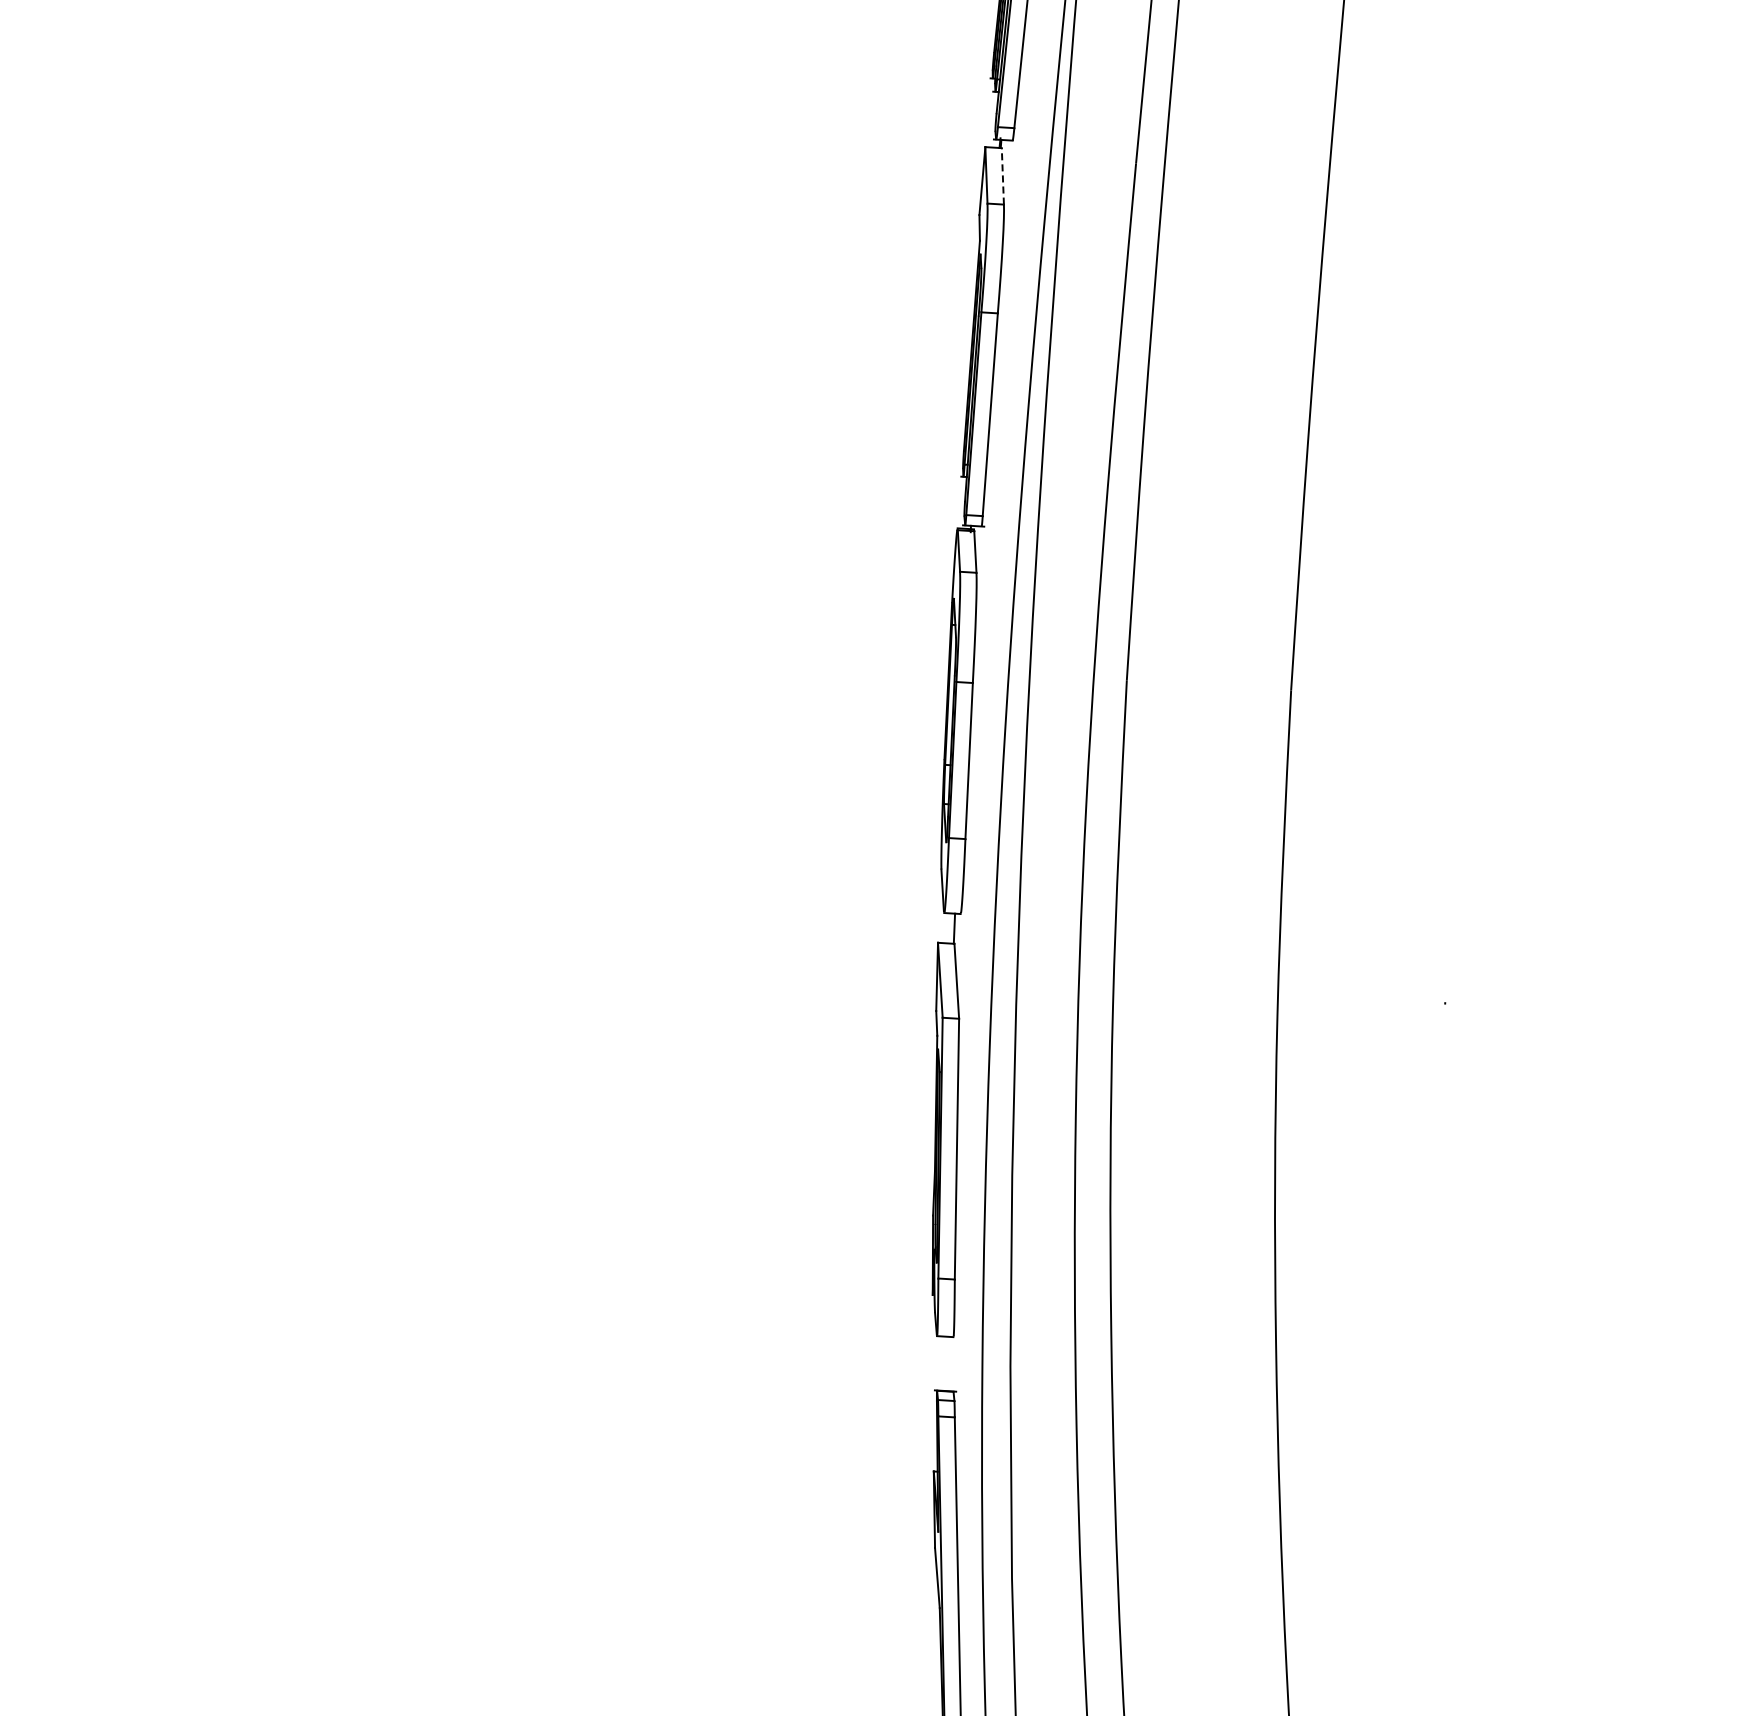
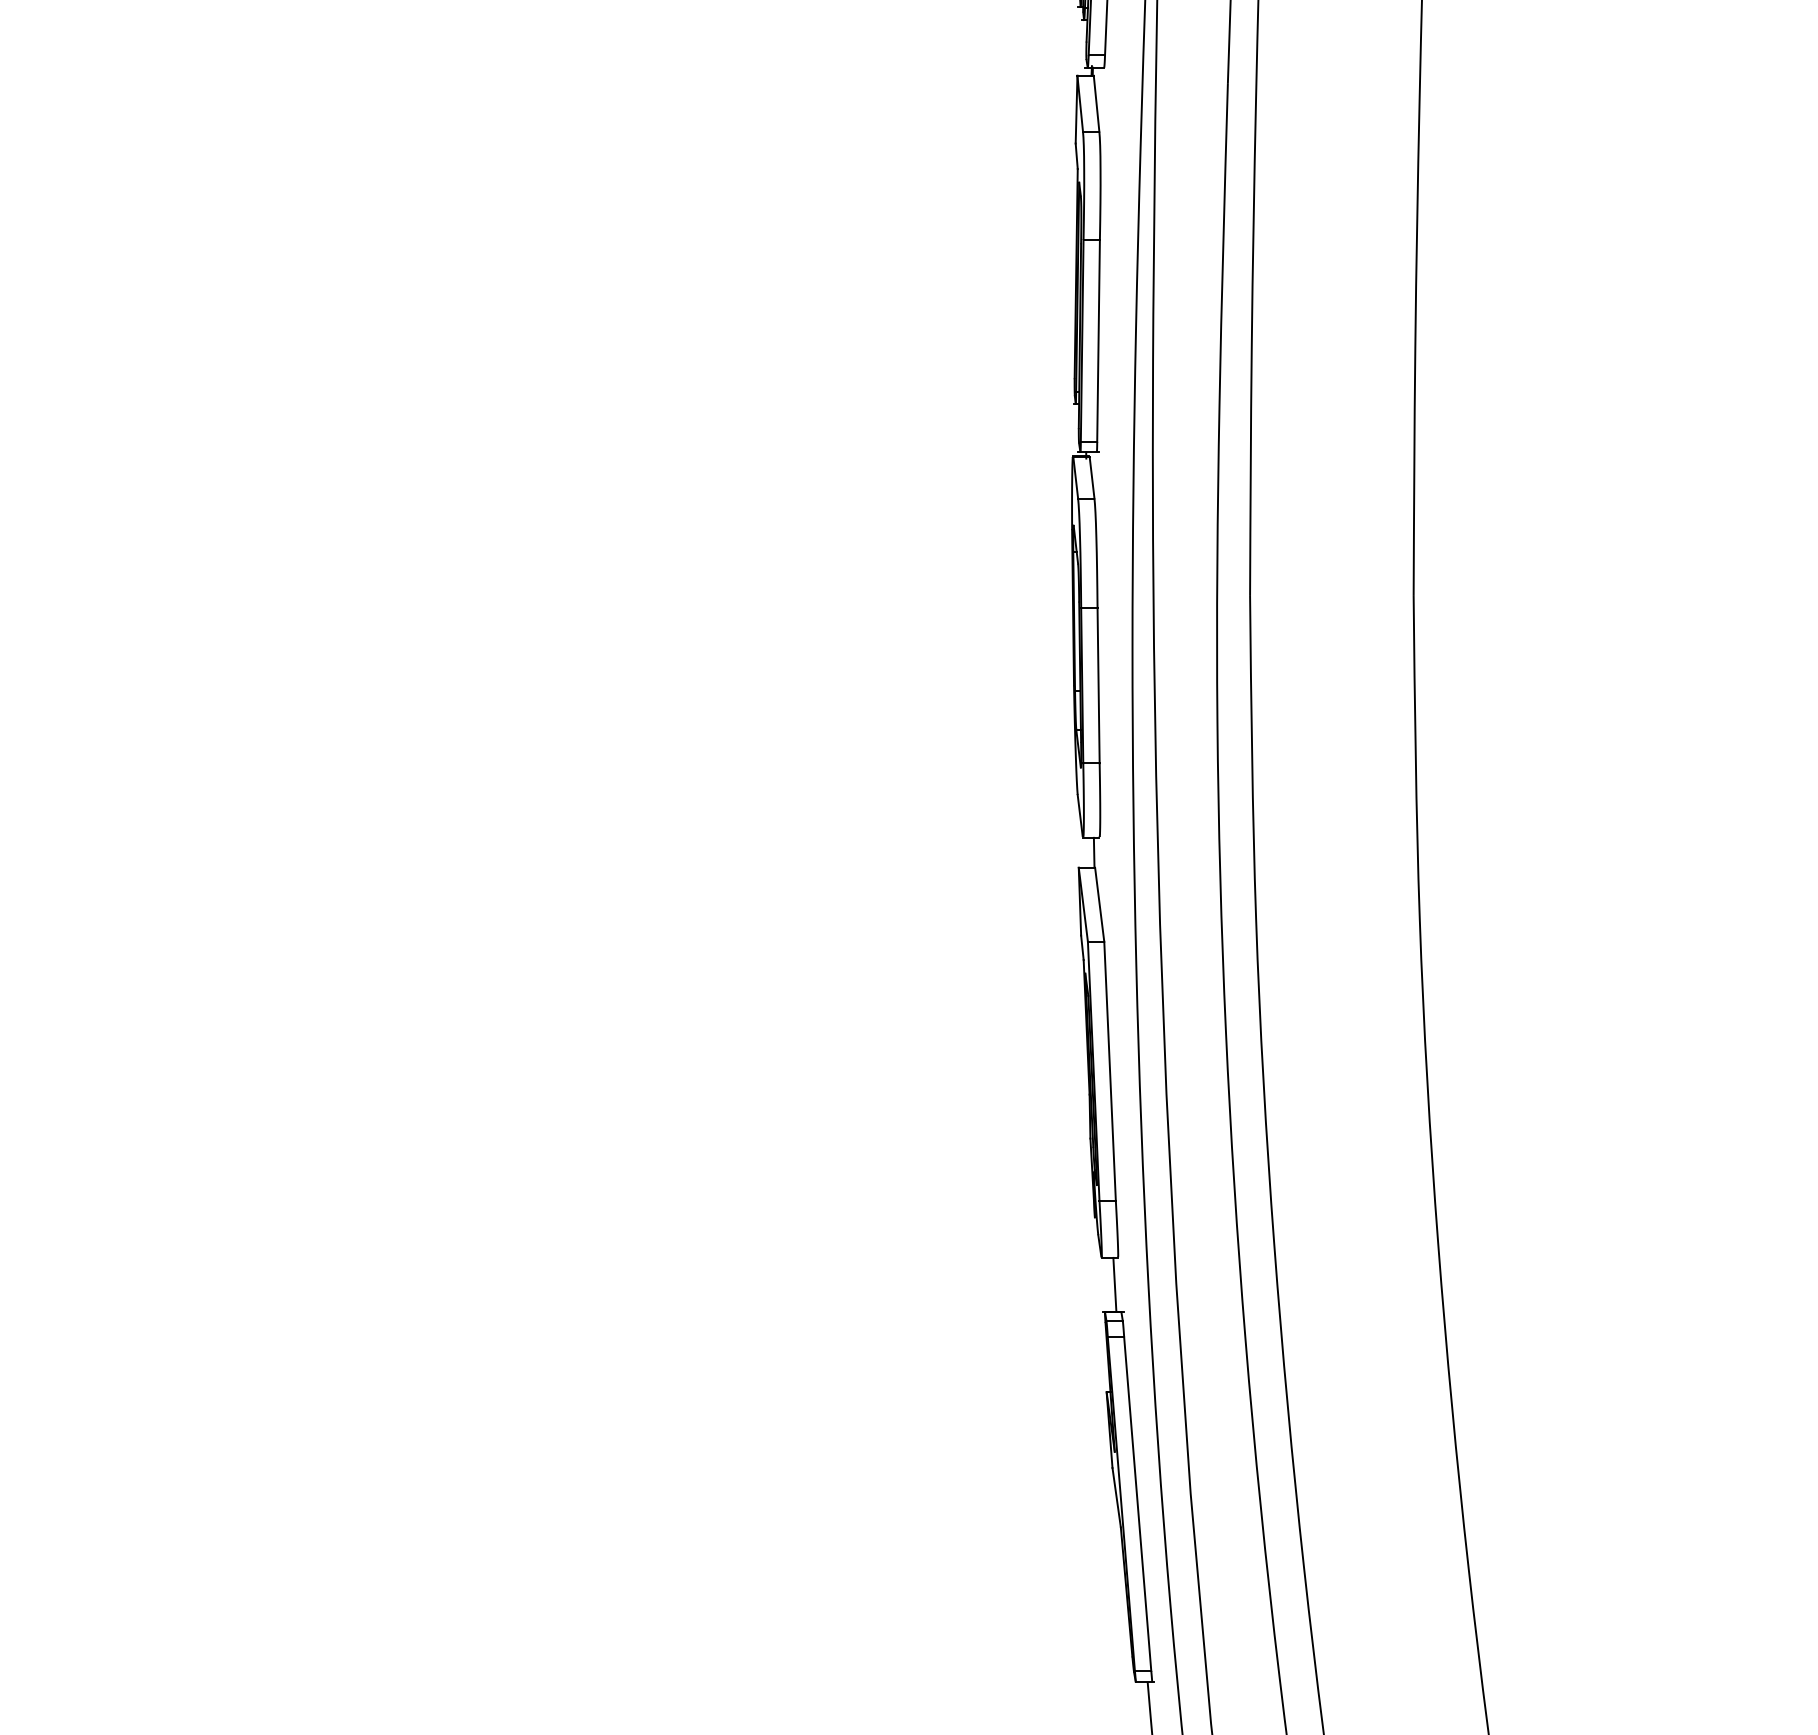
line: (1002, 176) -> (1096, 103), dashed -> solid
line: (948, 1363) -> (1114, 1284), added

